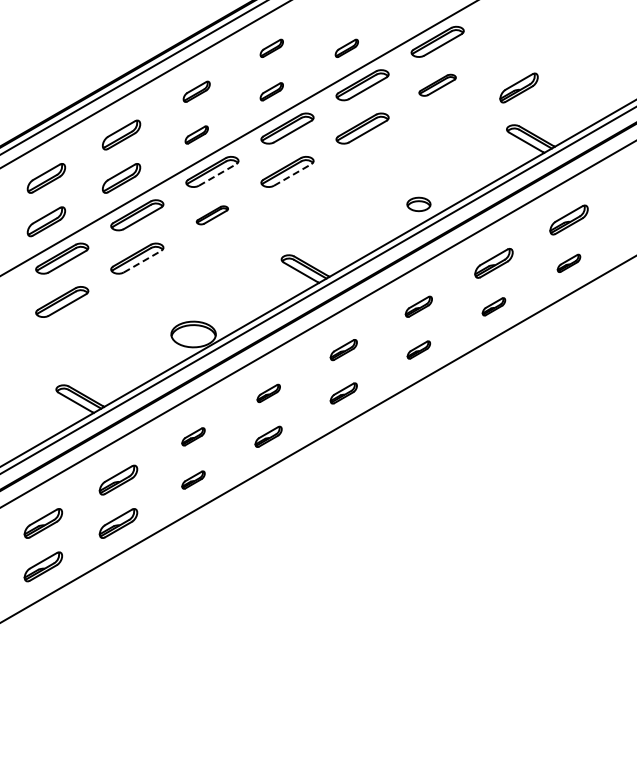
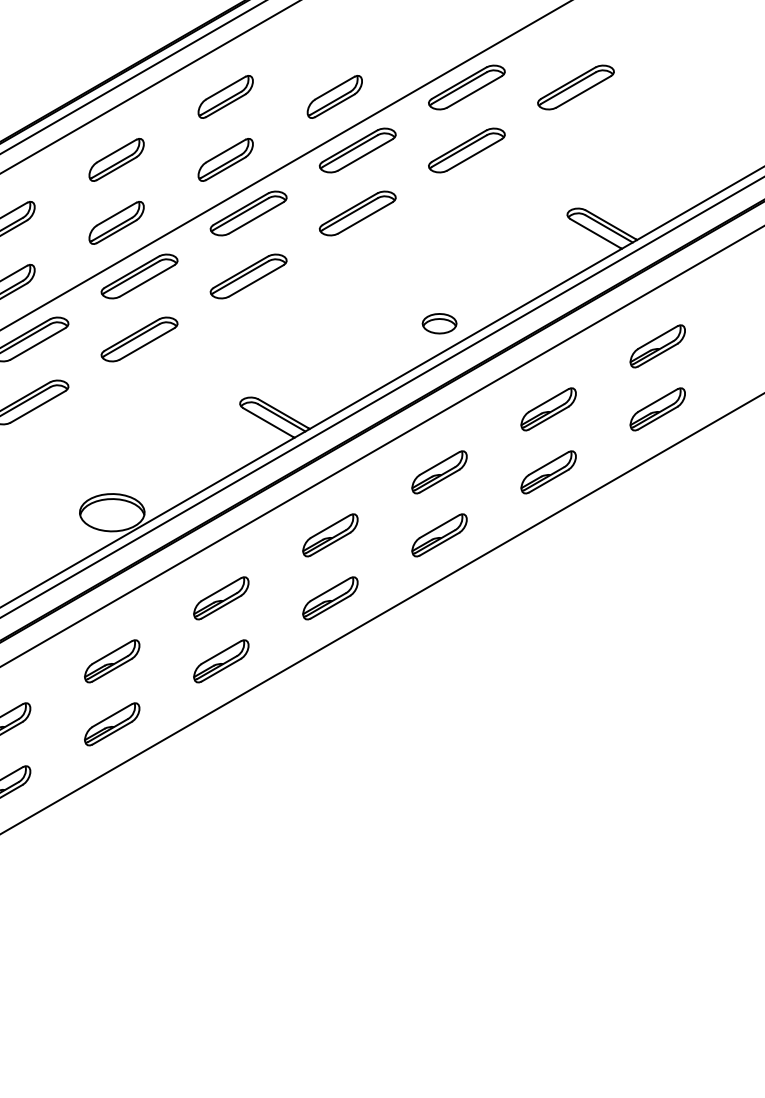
part: (512, 41) -> (575, 86), added
part: (271, 48) -> (225, 97), size x1.67
part: (346, 48) -> (334, 97), size x1.67
part: (437, 85) -> (466, 150), size x1.43
part: (518, 87) -> (584, 153), removed
part: (196, 91) -> (116, 159), size x1.43
part: (271, 91) -> (225, 159), size x1.67
part: (196, 134) -> (116, 222), size x1.67
line: (217, 174) -> (146, 280), dashed -> solid
line: (292, 174) -> (255, 280), dashed -> solid
part: (212, 215) -> (139, 339), size x1.67
line: (142, 261) -> (37, 406), dashed -> solid
part: (568, 263) -> (656, 409), size x1.67
part: (418, 306) -> (439, 472), size x1.43
part: (493, 306) -> (547, 472), size x1.67
part: (343, 349) -> (330, 534), size x1.43
part: (418, 349) -> (439, 534), size x1.67
part: (268, 393) -> (221, 598), size x1.67
part: (343, 393) -> (330, 598), size x1.43
part: (193, 436) -> (112, 660), size x1.67
part: (268, 436) -> (221, 660), size x1.43
part: (193, 479) -> (112, 723), size x1.67

